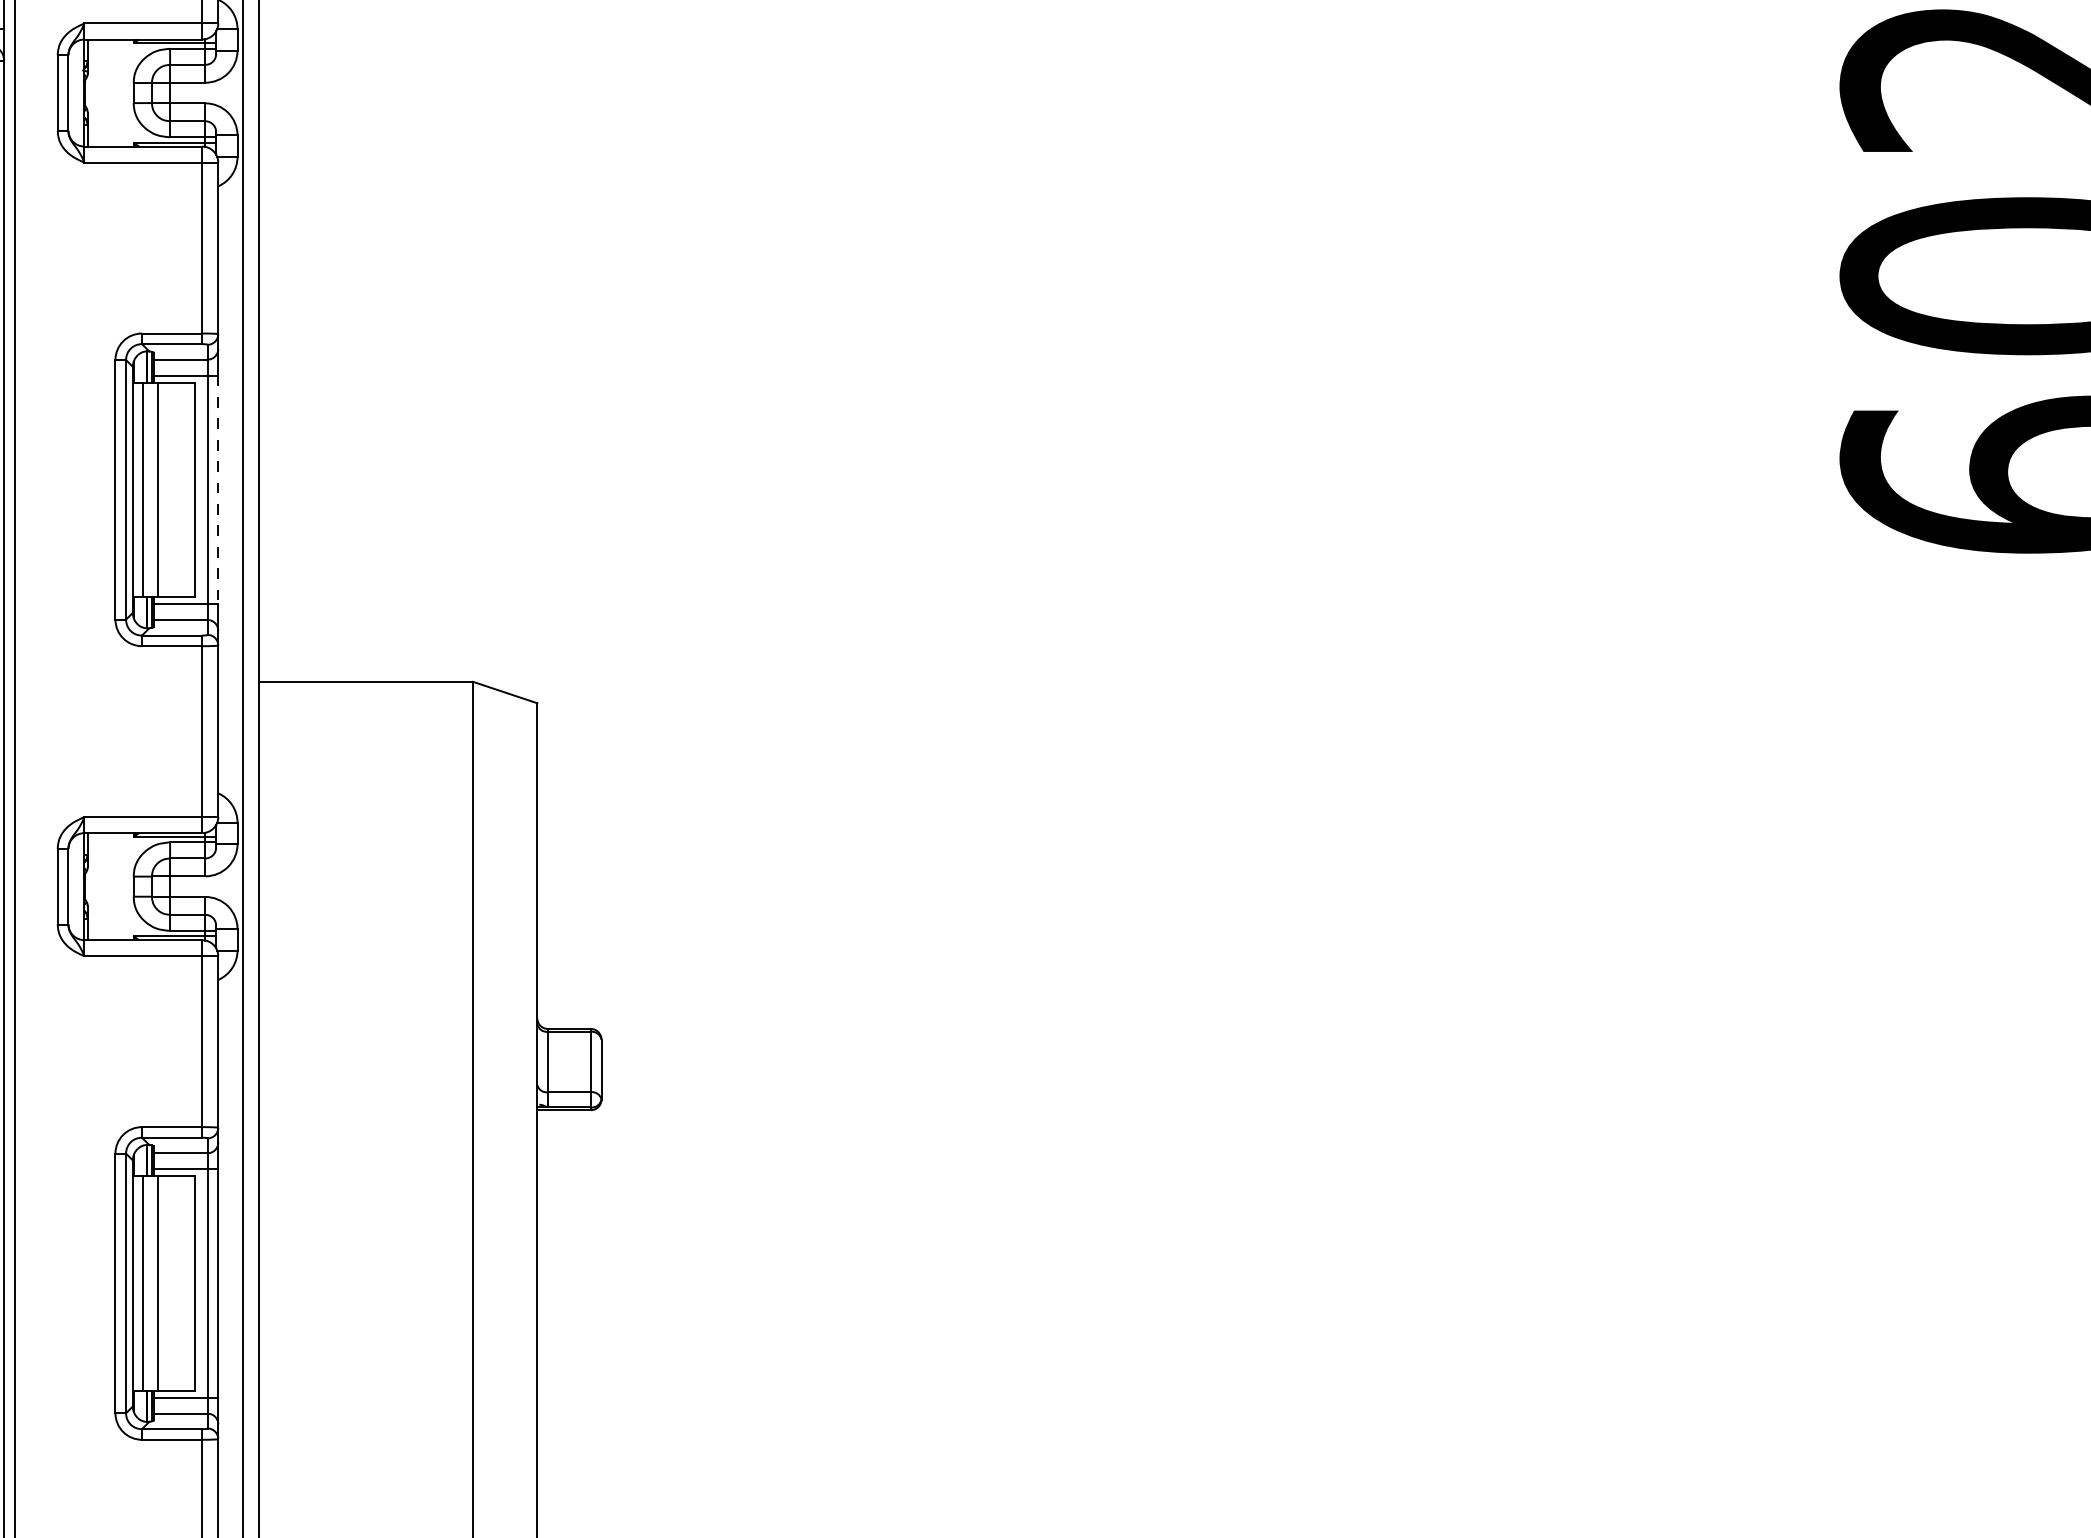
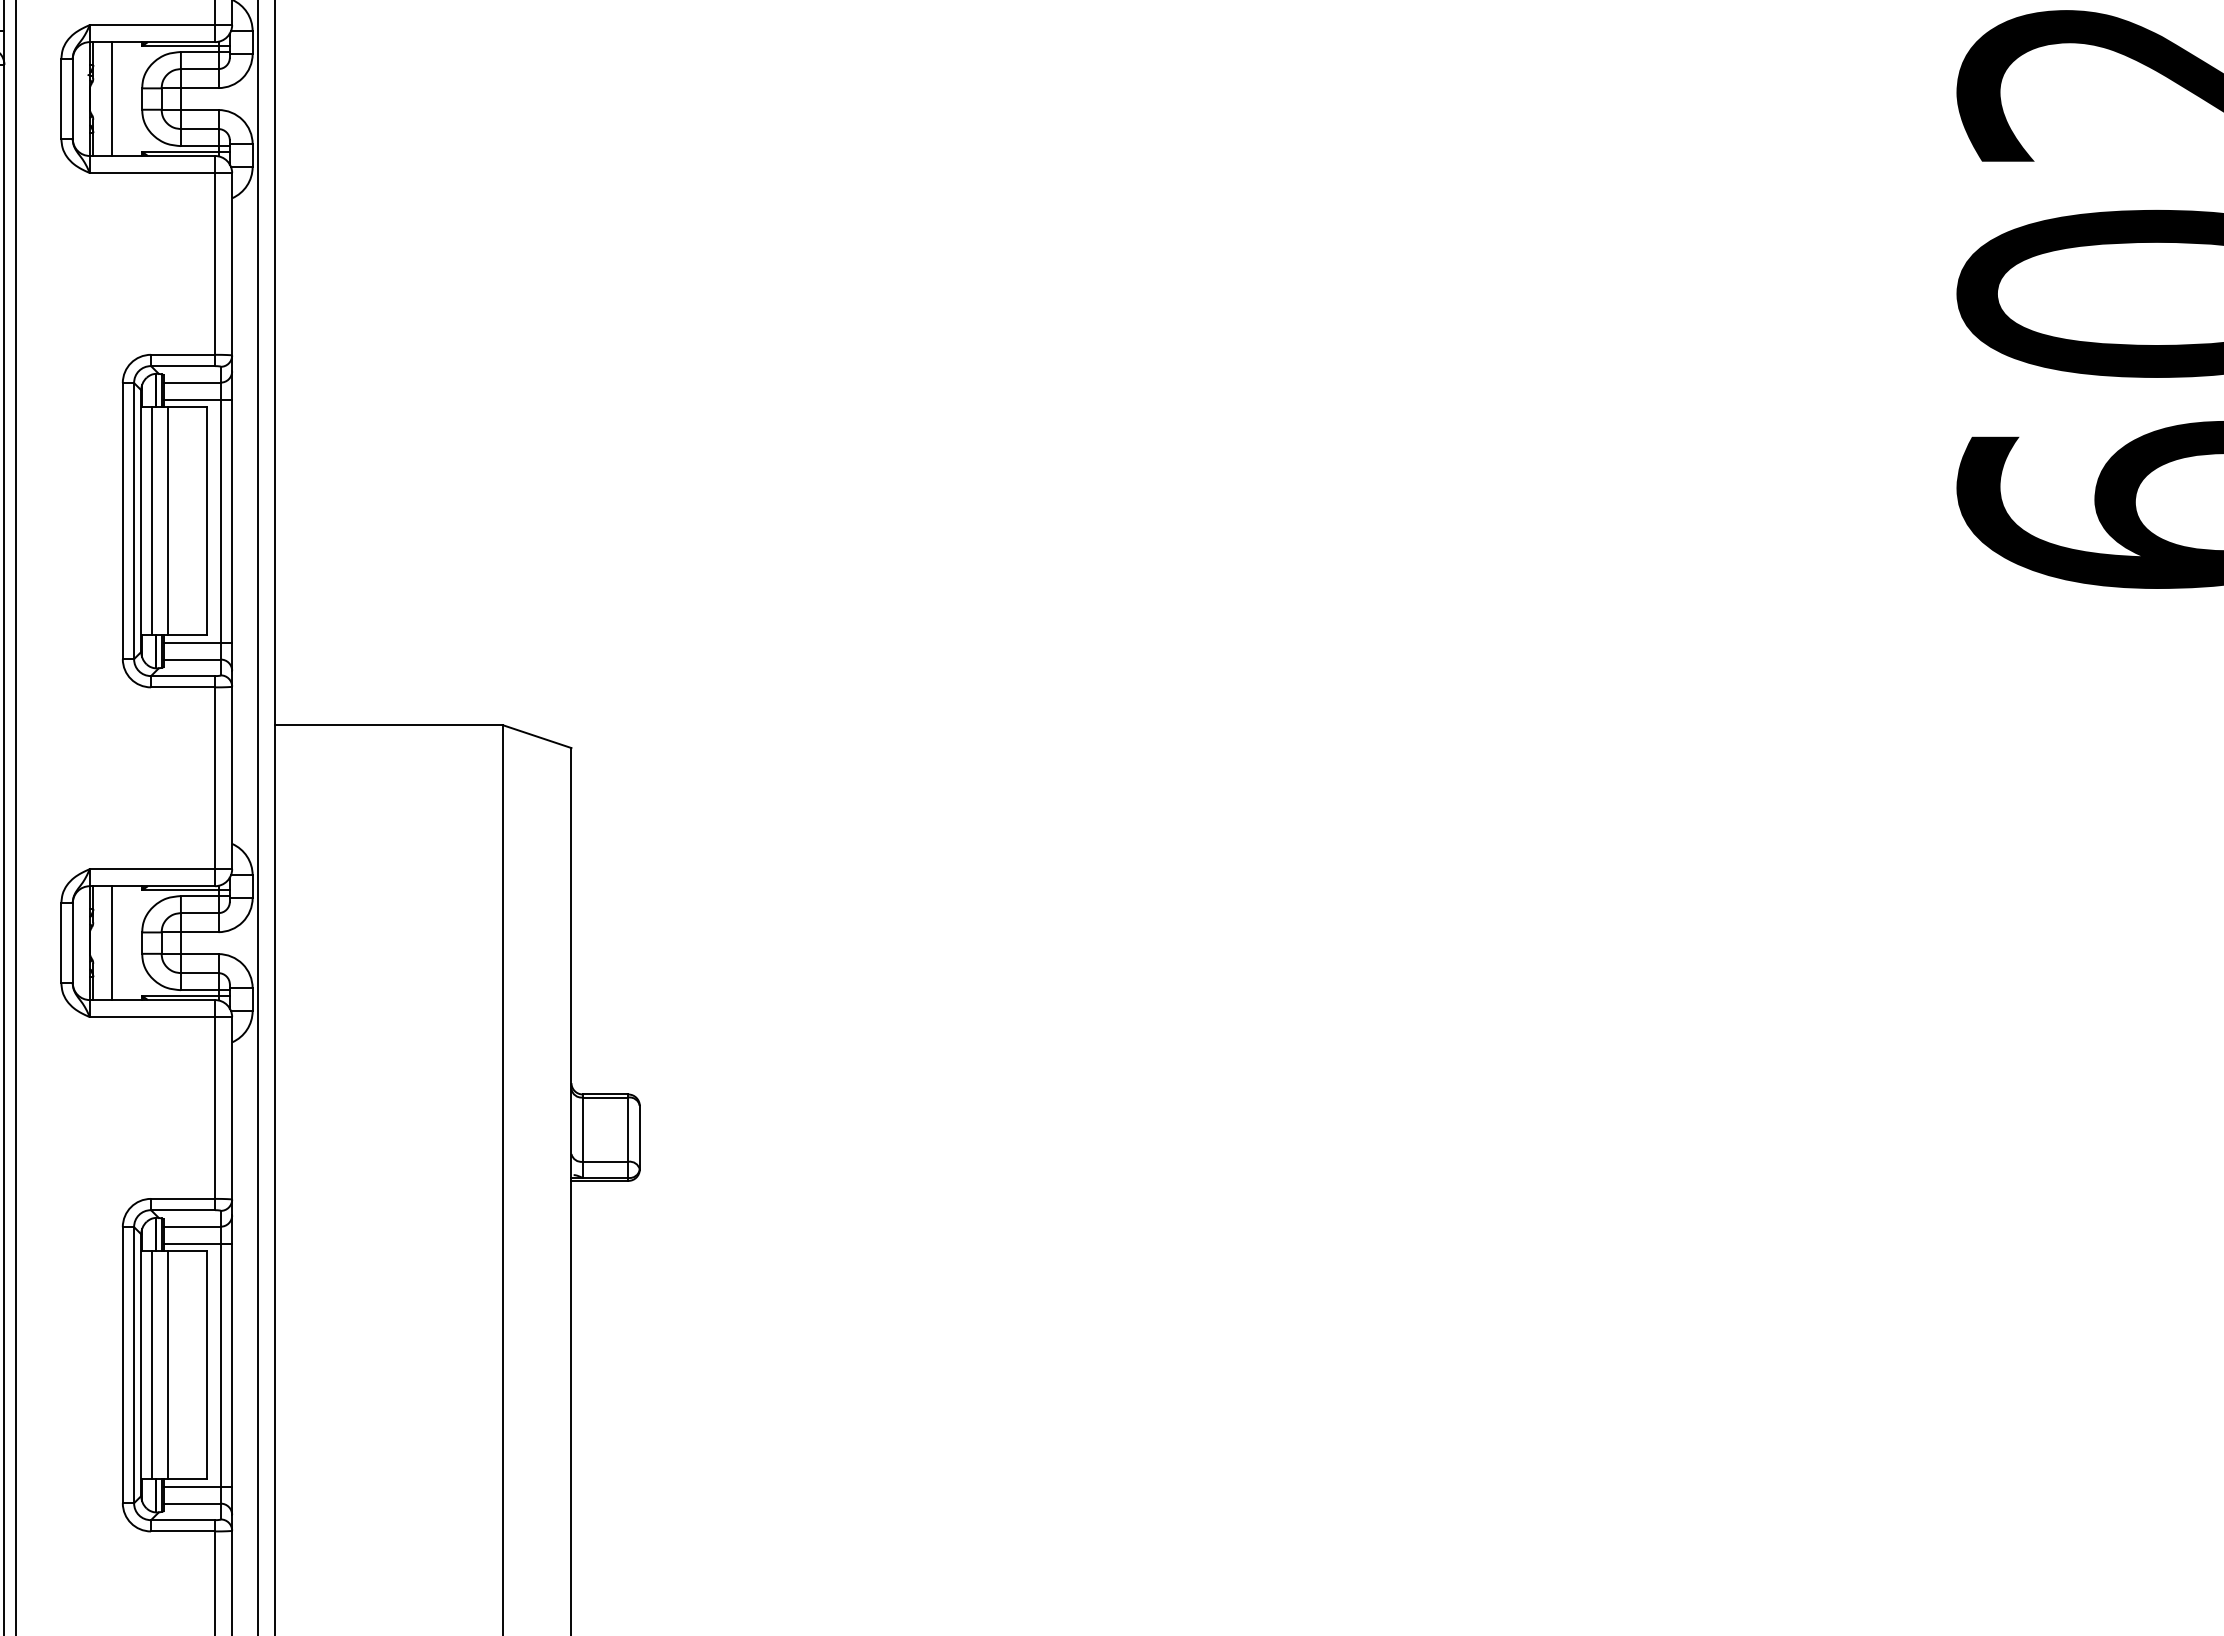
line: (105, 93) -> (112, 99), added
line: (218, 490) -> (232, 521), dashed -> solid
line: (105, 886) -> (112, 943), added

